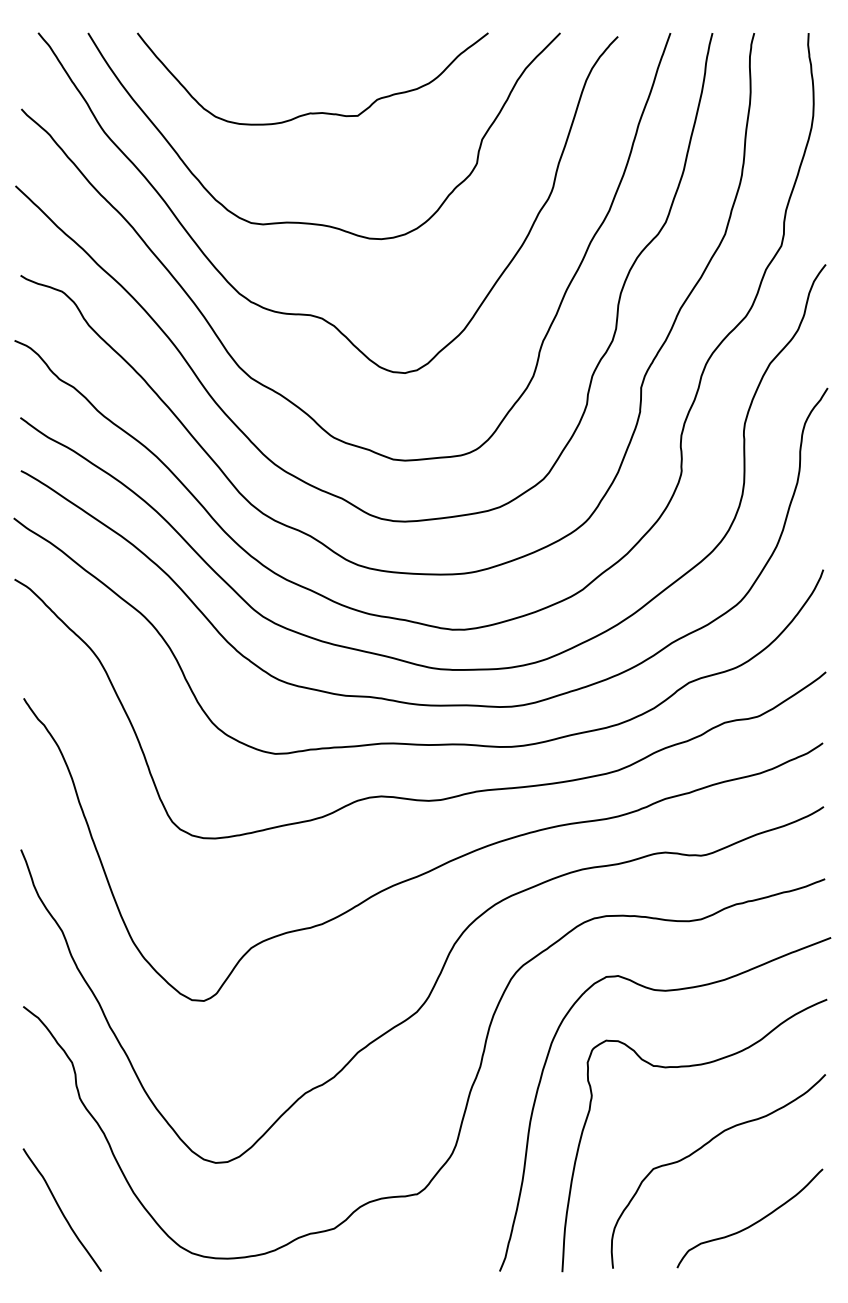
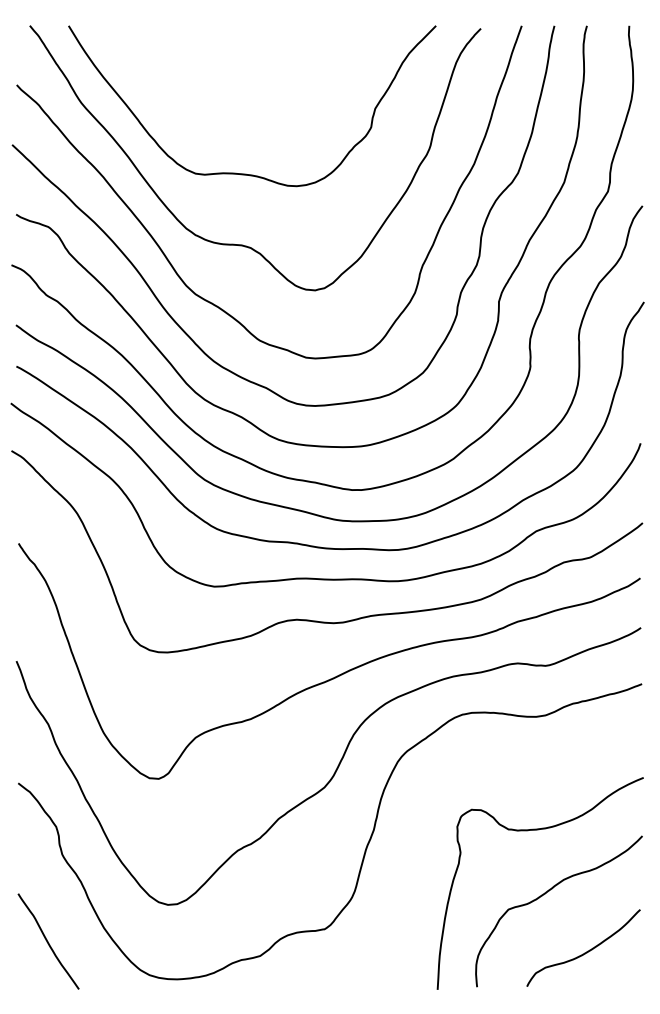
curve: (312, 112) -> (243, 87), removed
curve: (665, 991) -> (517, 771), removed

